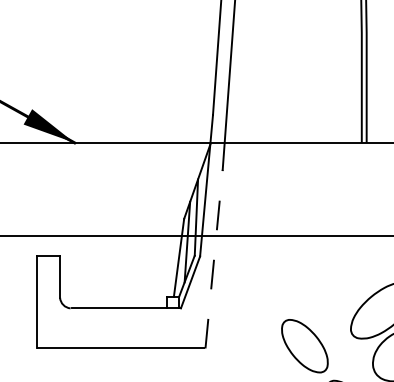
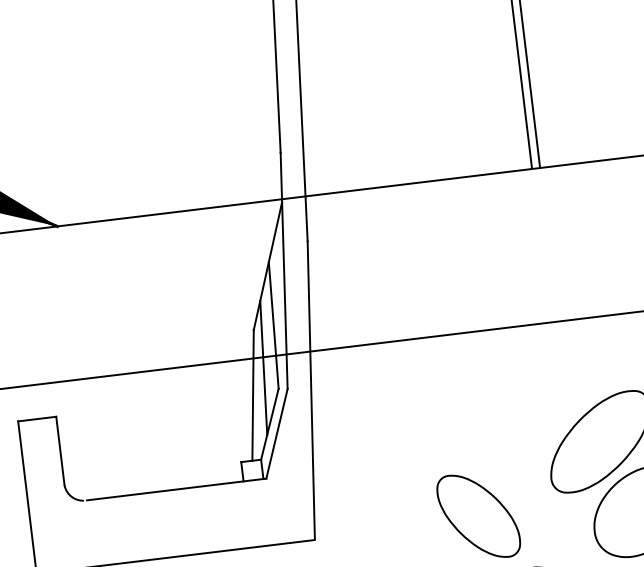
line: (214, 259) -> (312, 391), dashed -> solid

